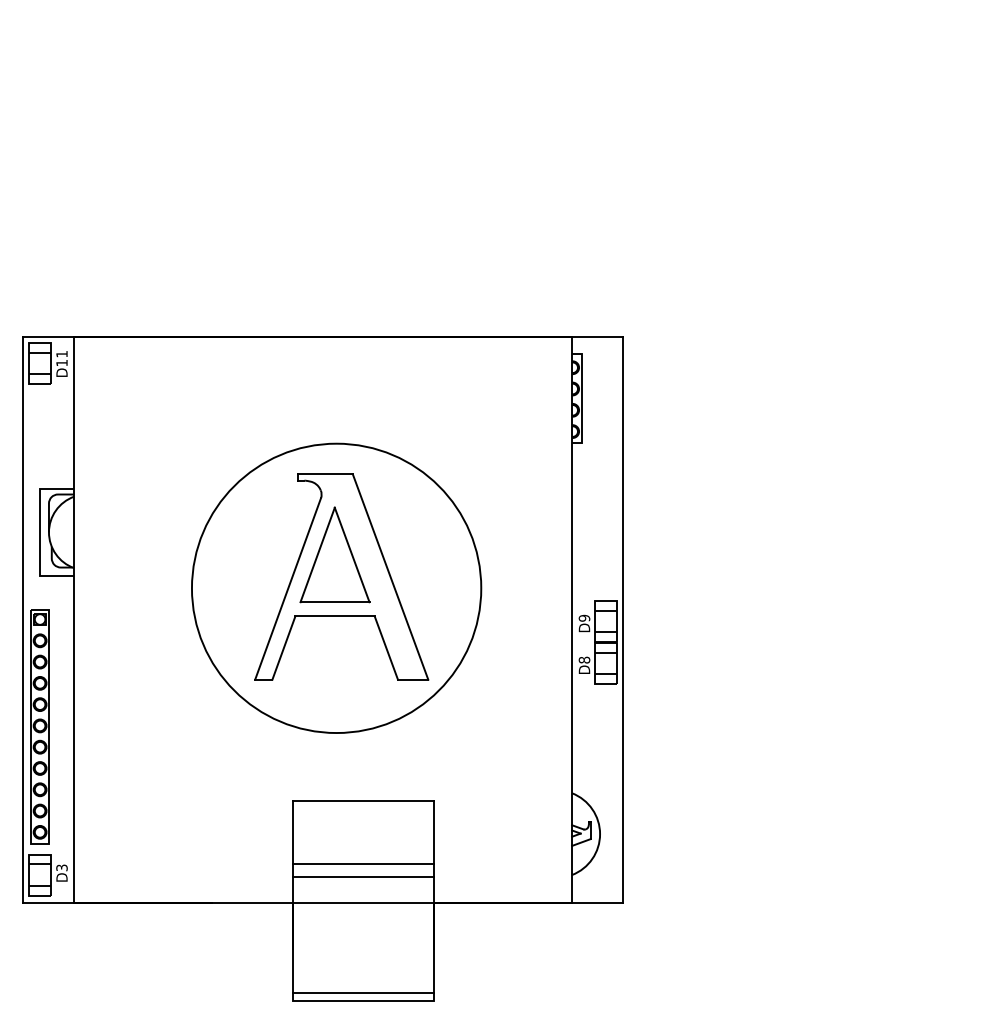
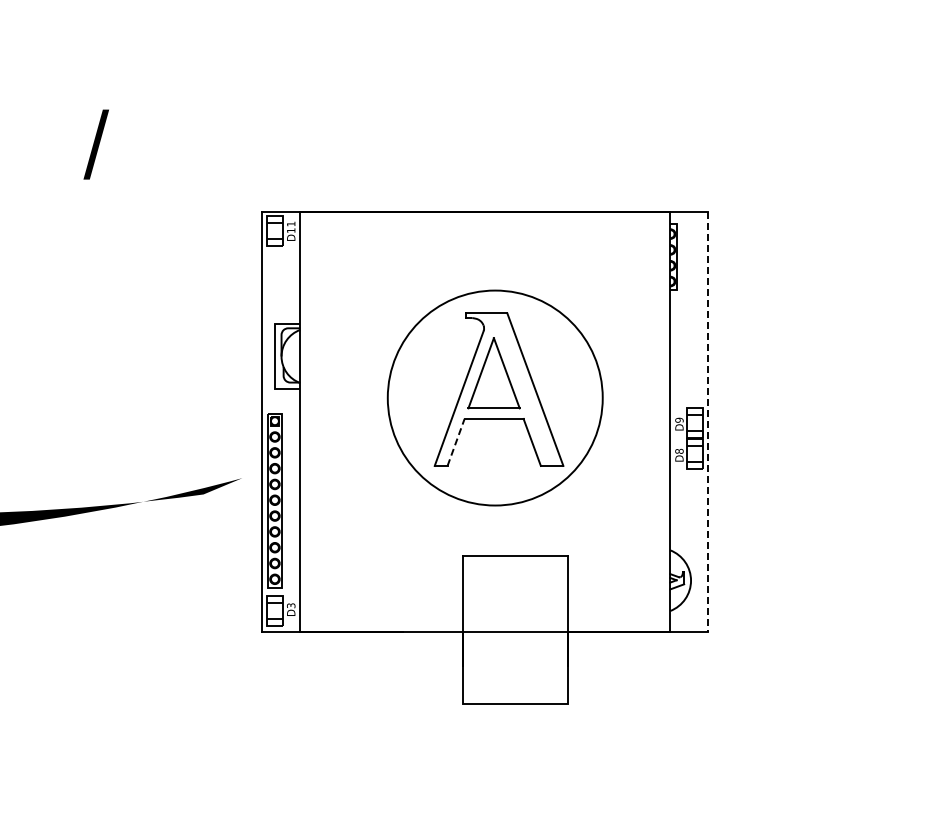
line: (623, 621) -> (708, 422), solid -> dashed
line: (284, 648) -> (456, 442), solid -> dashed
line: (363, 864) -> (515, 603), removed
line: (363, 876) -> (515, 612), removed
line: (363, 992) -> (515, 698), removed

